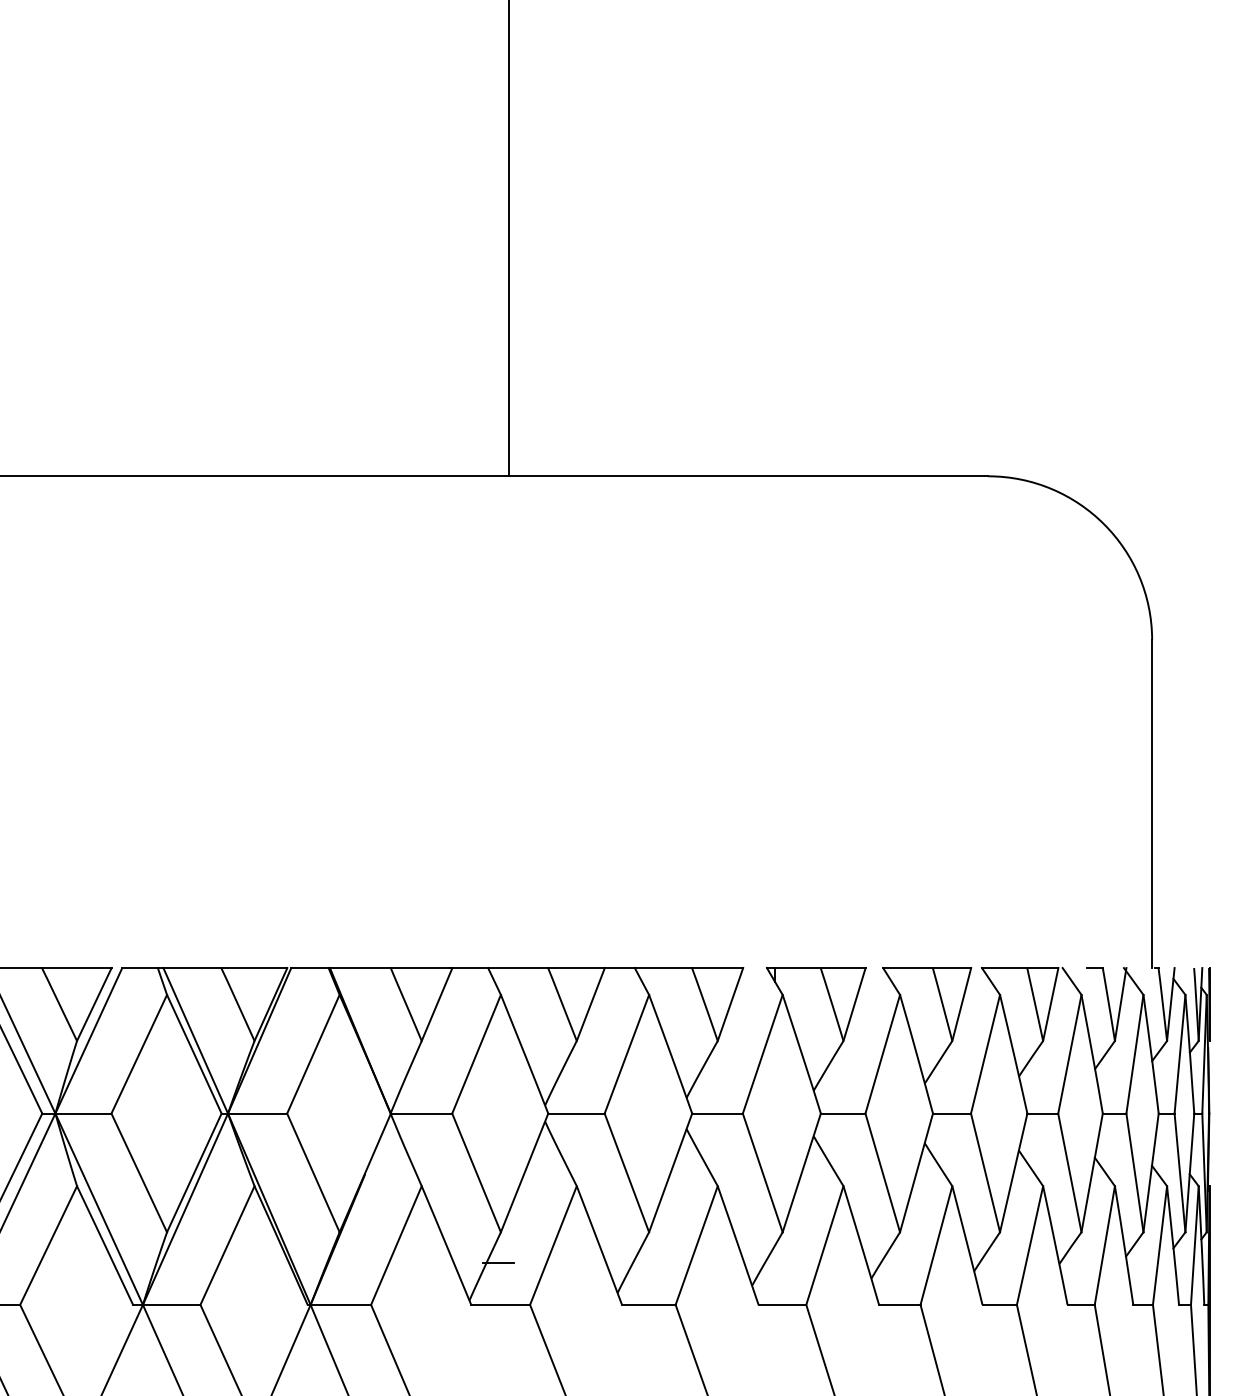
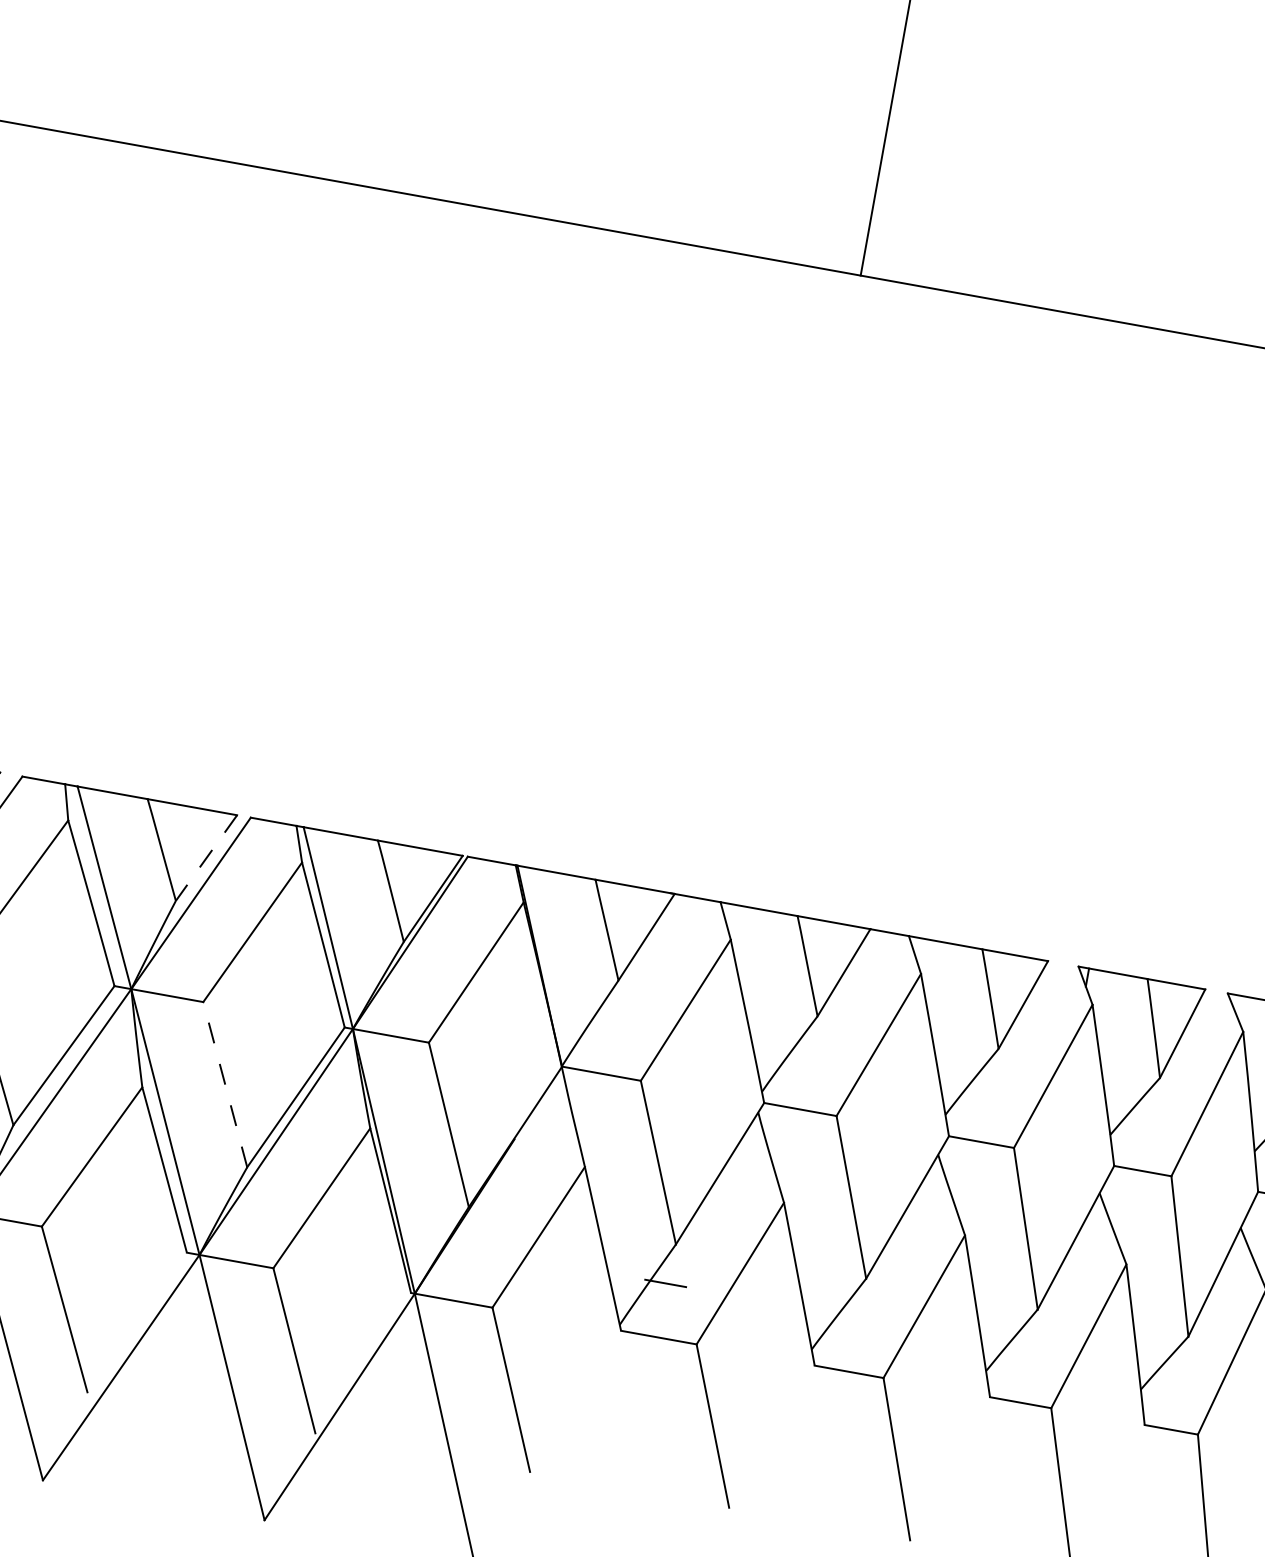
line: (94, 1004) -> (206, 858), solid -> dashed
line: (139, 1172) -> (225, 1084), solid -> dashed

